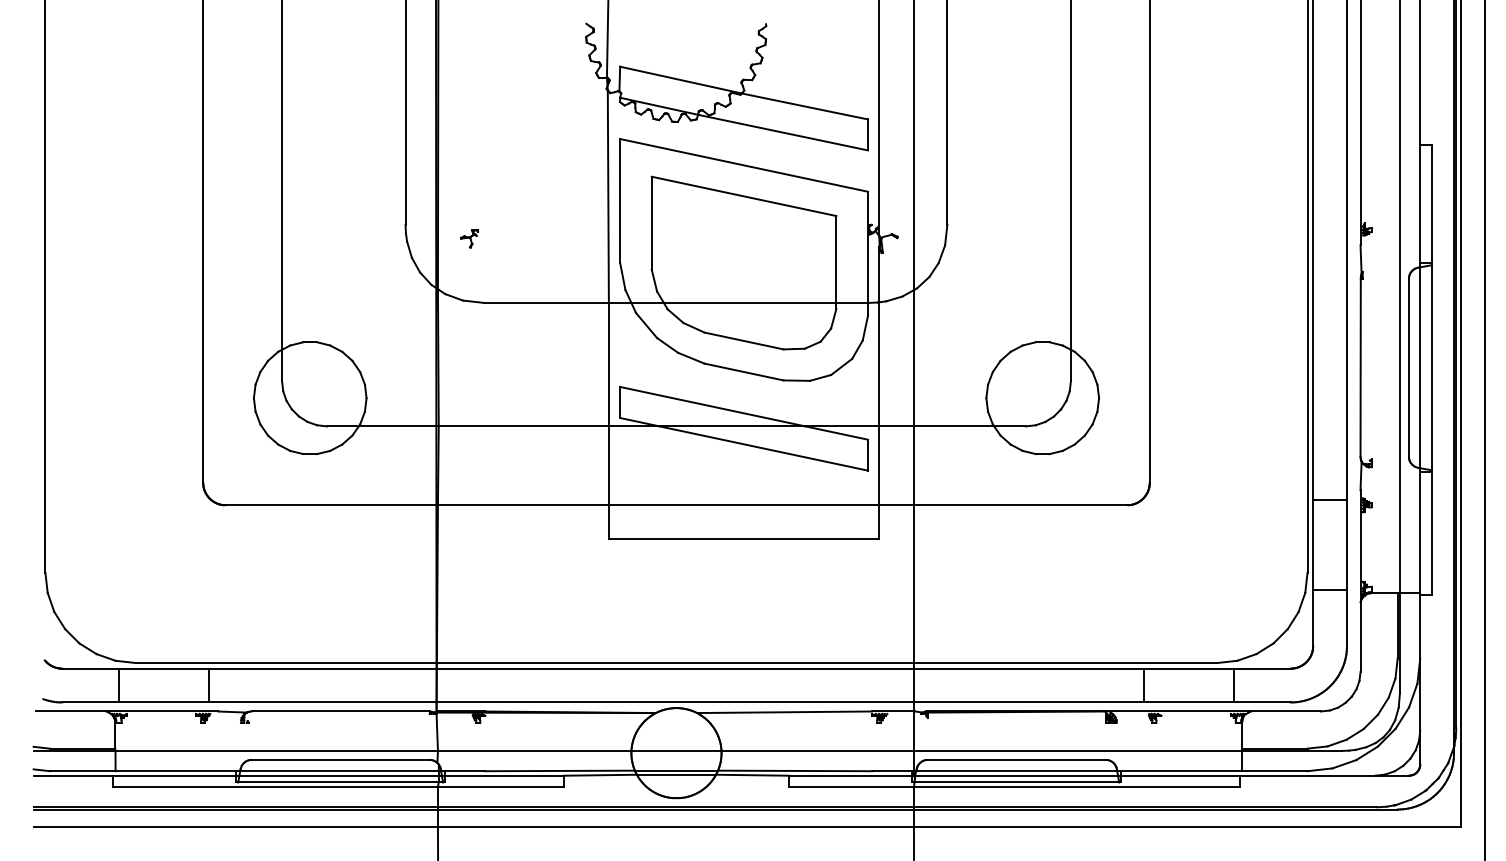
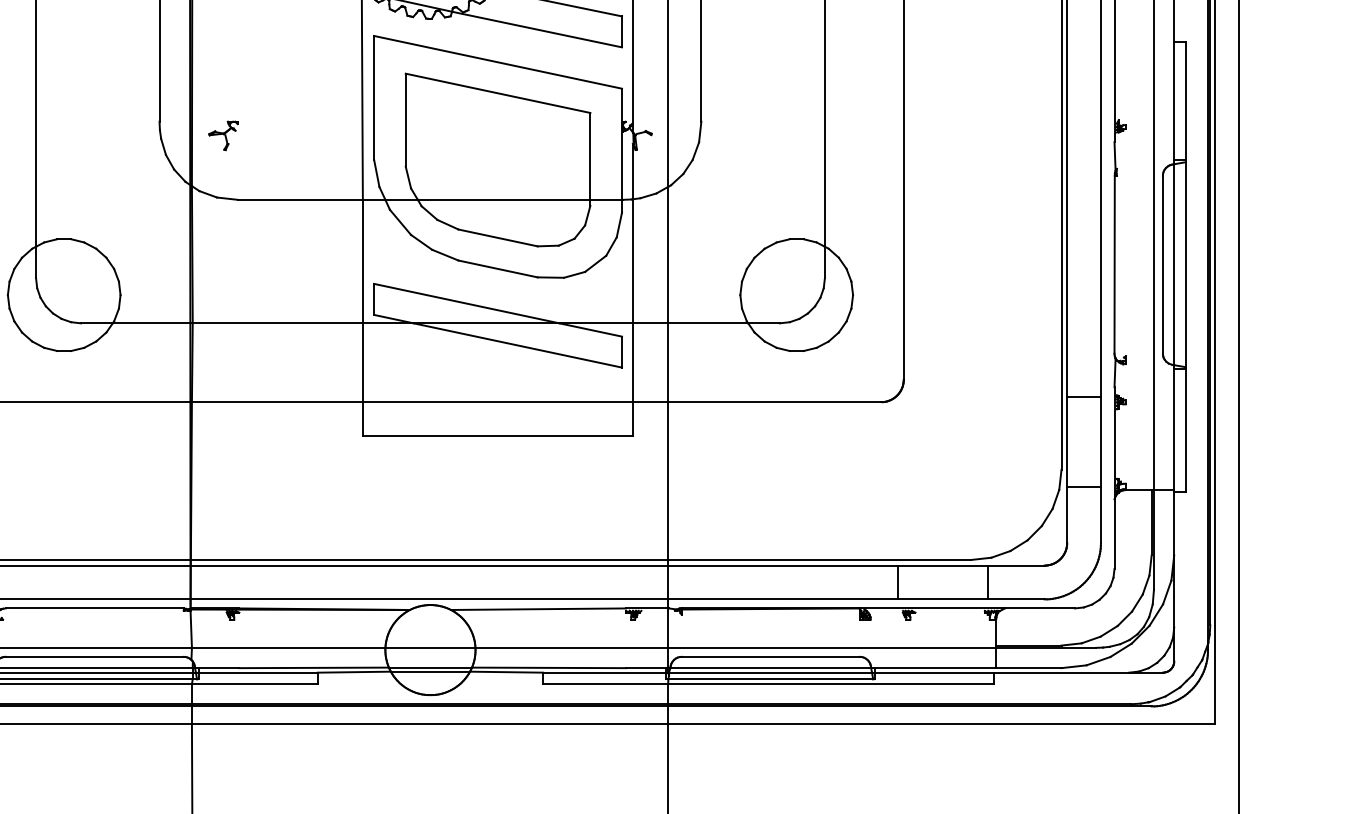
part: (469, 238) -> (223, 135), size x1.67

